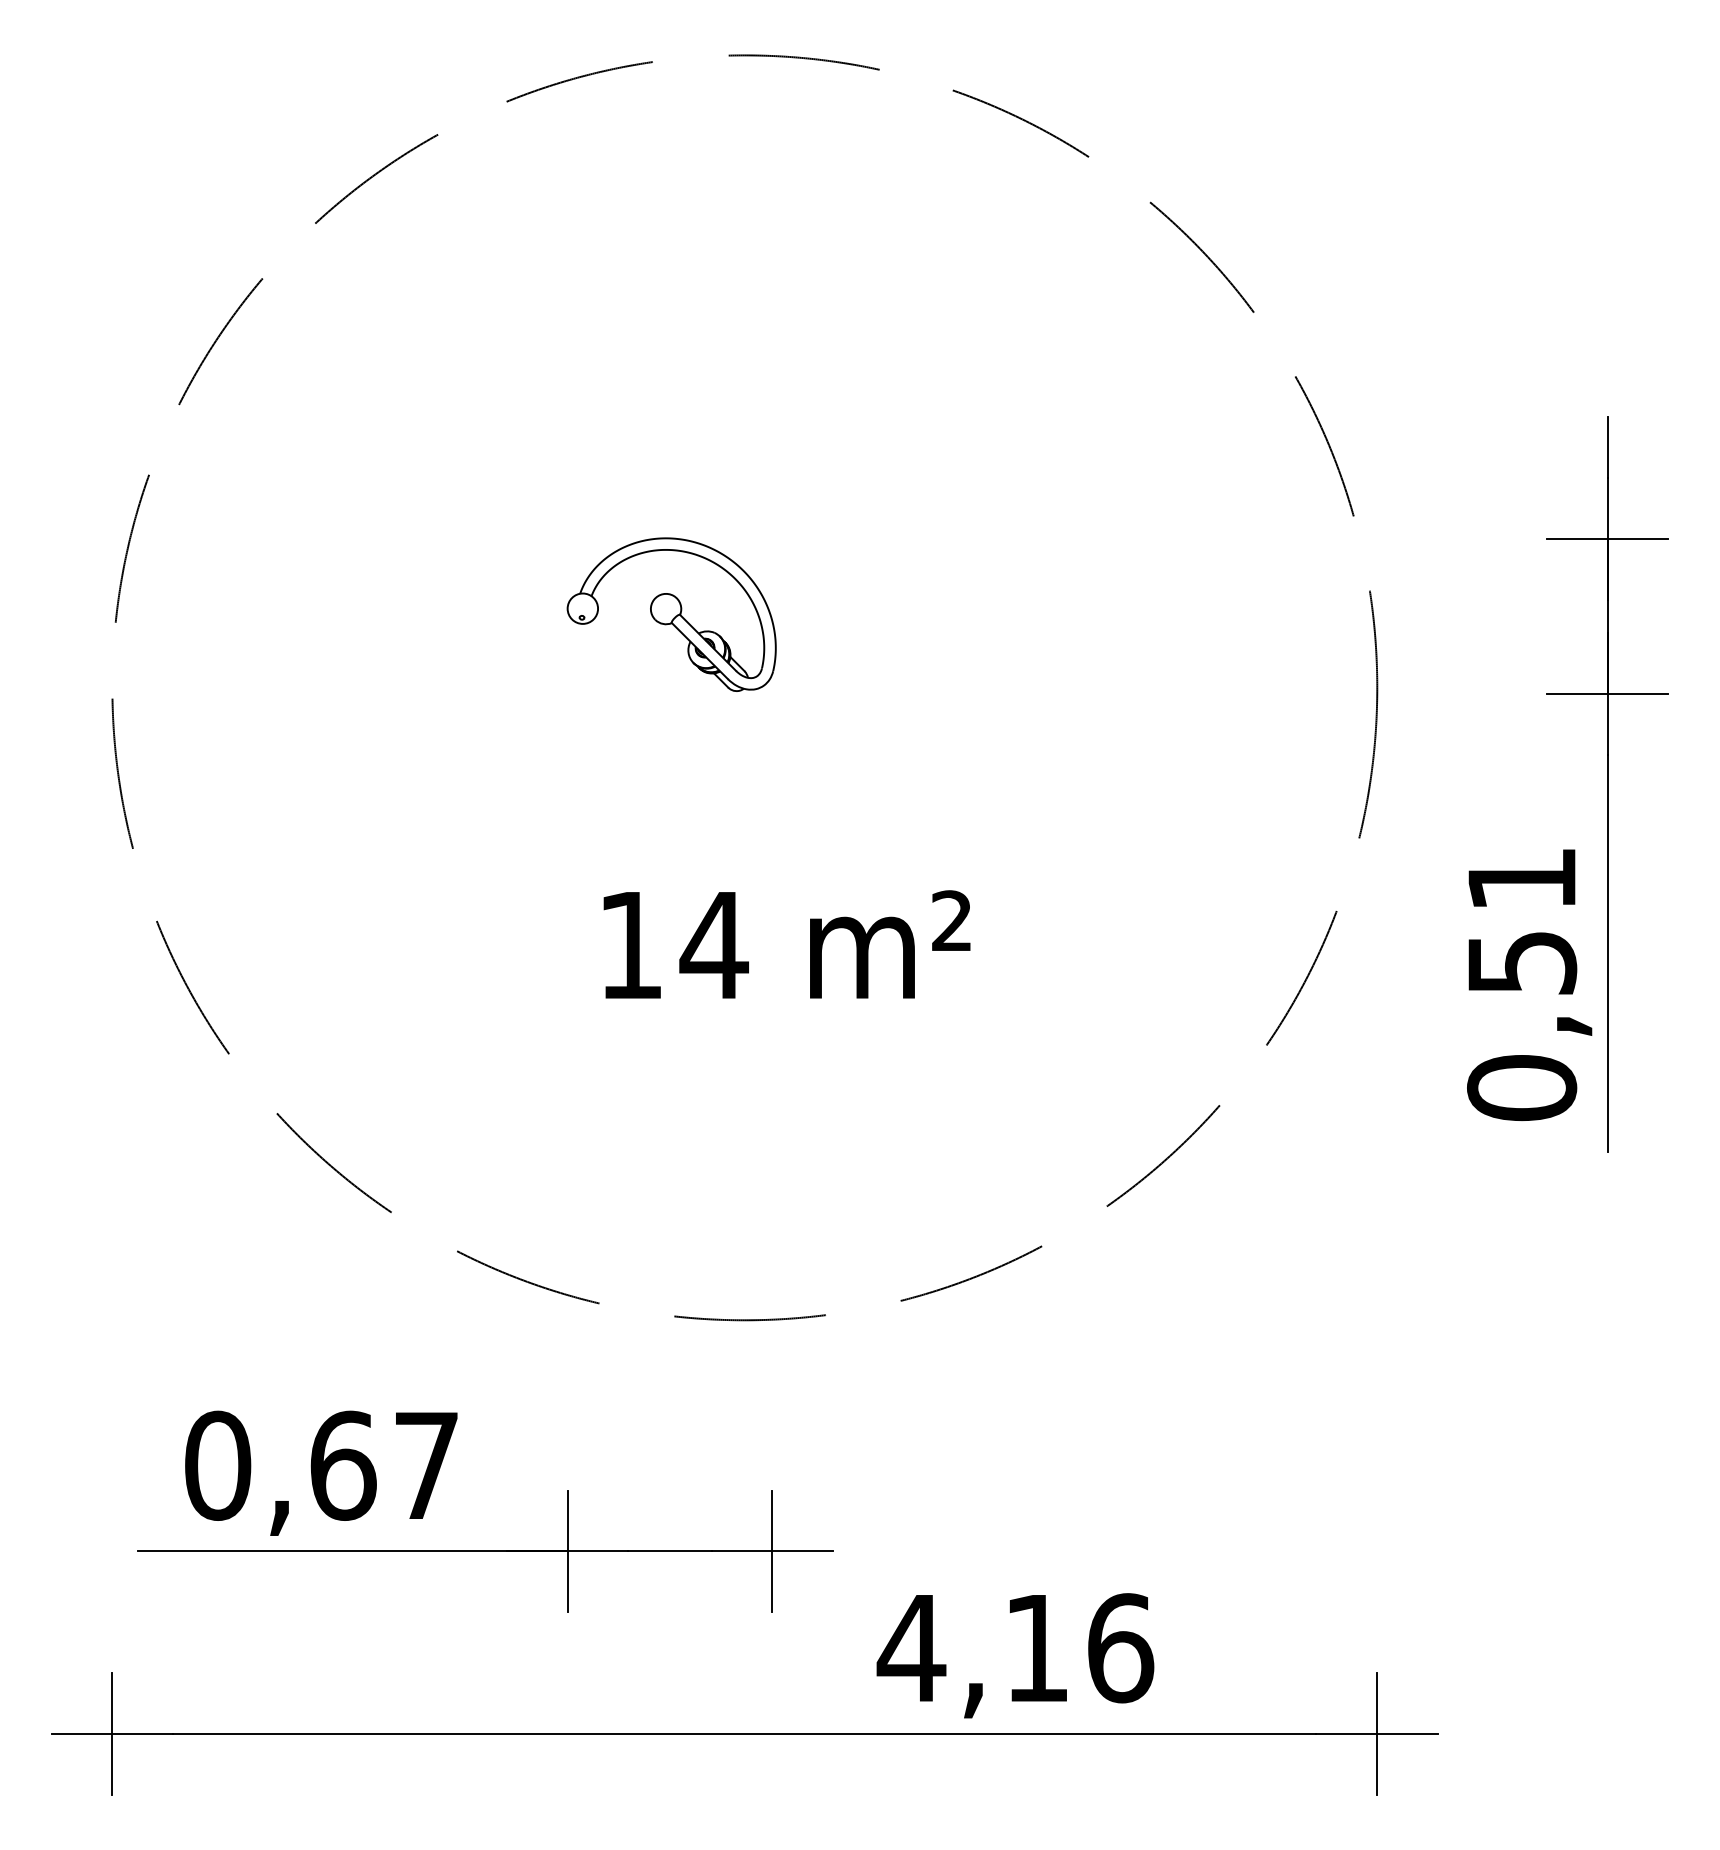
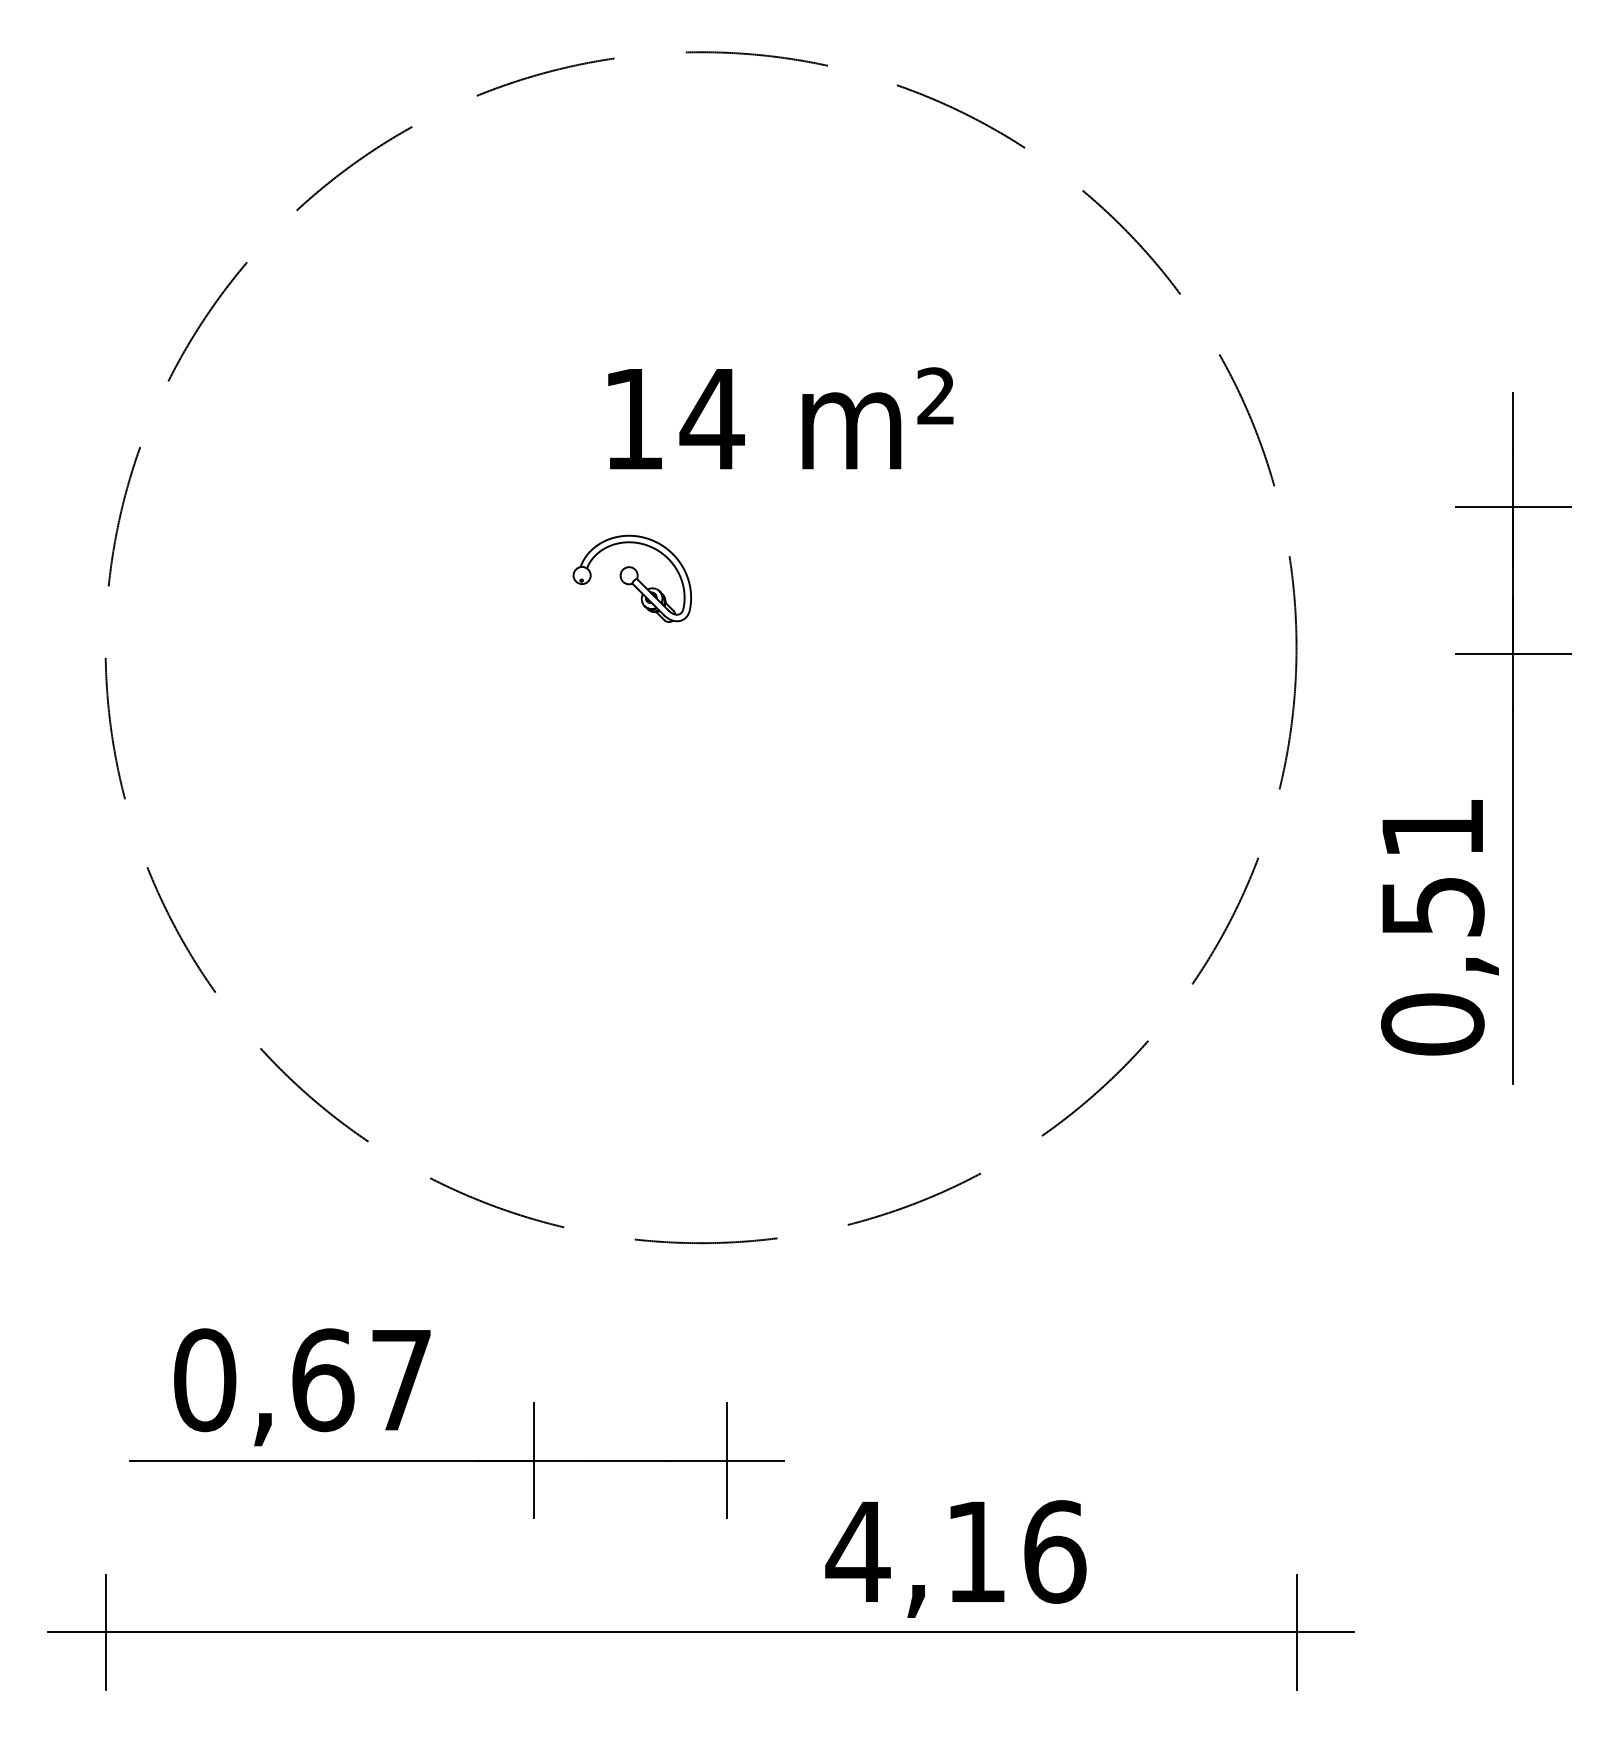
part: (672, 614) -> (632, 578), size x0.6
text: (786, 944) -> (780, 418), moved

